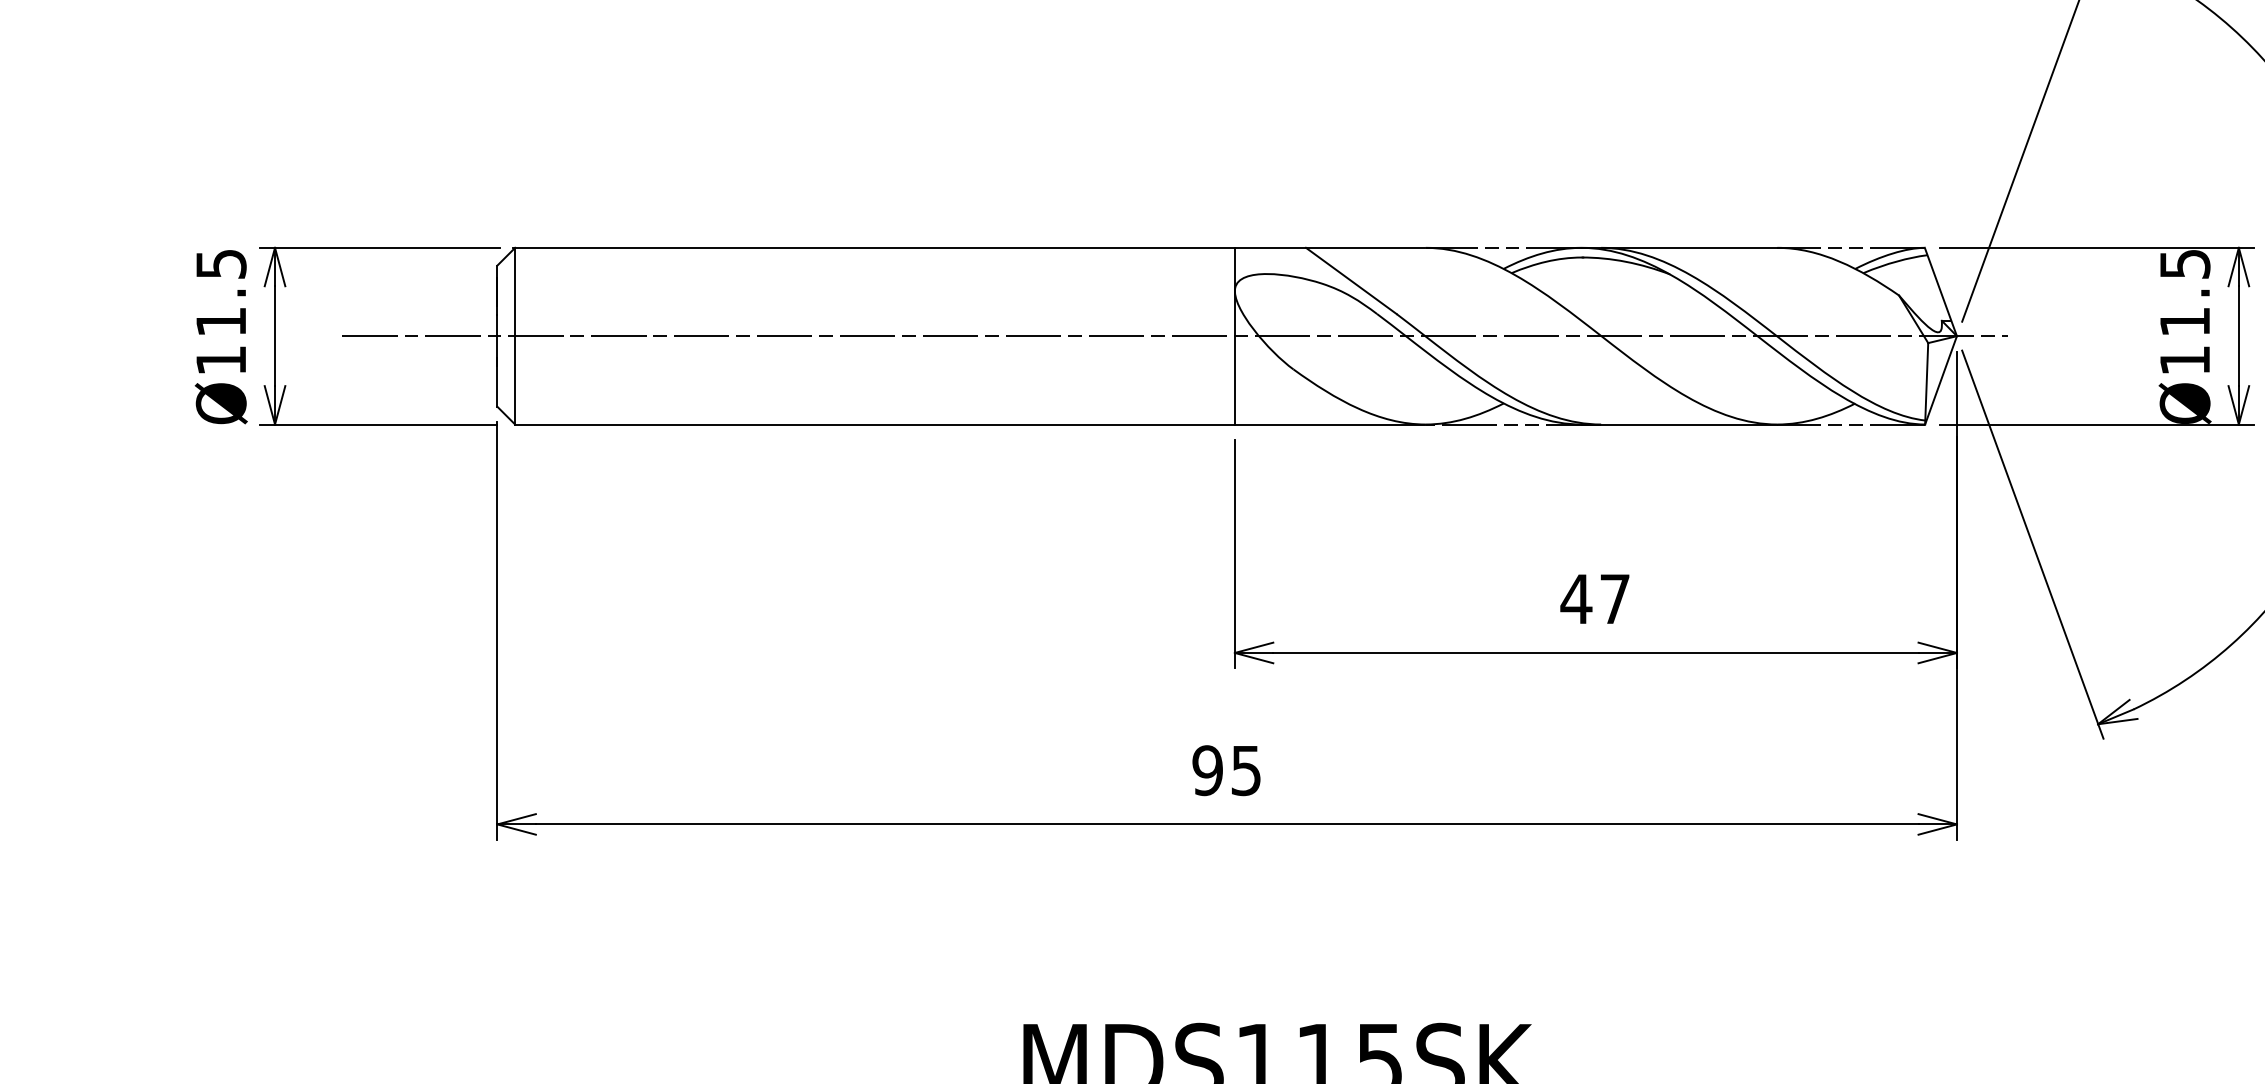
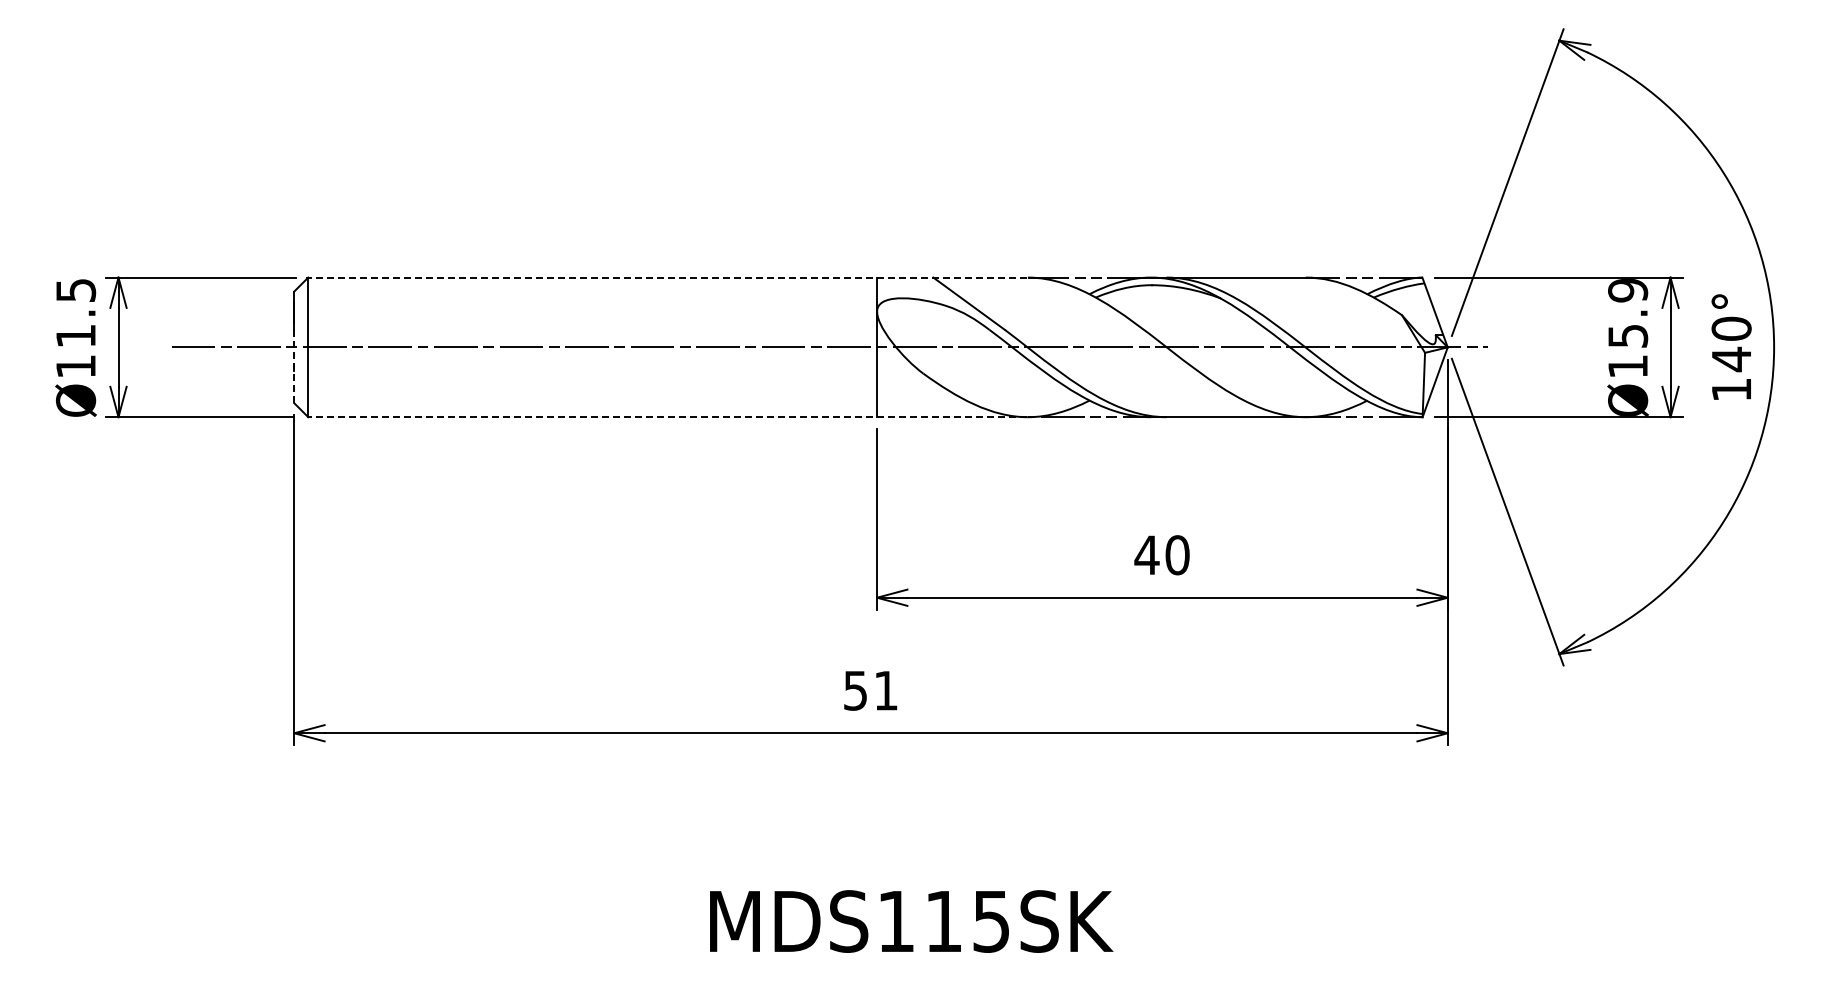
line: (968, 247) -> (666, 277), solid -> dashed
text: (2185, 293) -> (1628, 313), Ø11.5 -> Ø15.9
line: (497, 360) -> (294, 366), solid -> dashed
line: (969, 424) -> (667, 417), solid -> dashed
text: (1614, 599) -> (1177, 555), 47 -> 40
text: (1226, 770) -> (870, 690), 95 -> 51

